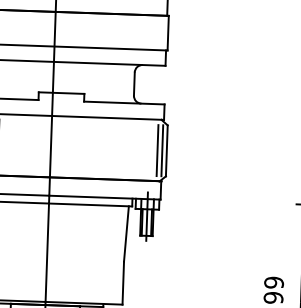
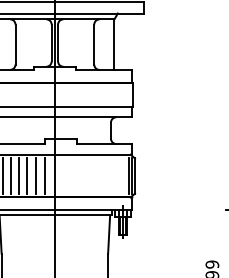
line: (11, 144) -> (27, 175), added
line: (23, 145) -> (35, 175), added
line: (37, 145) -> (45, 175), added

